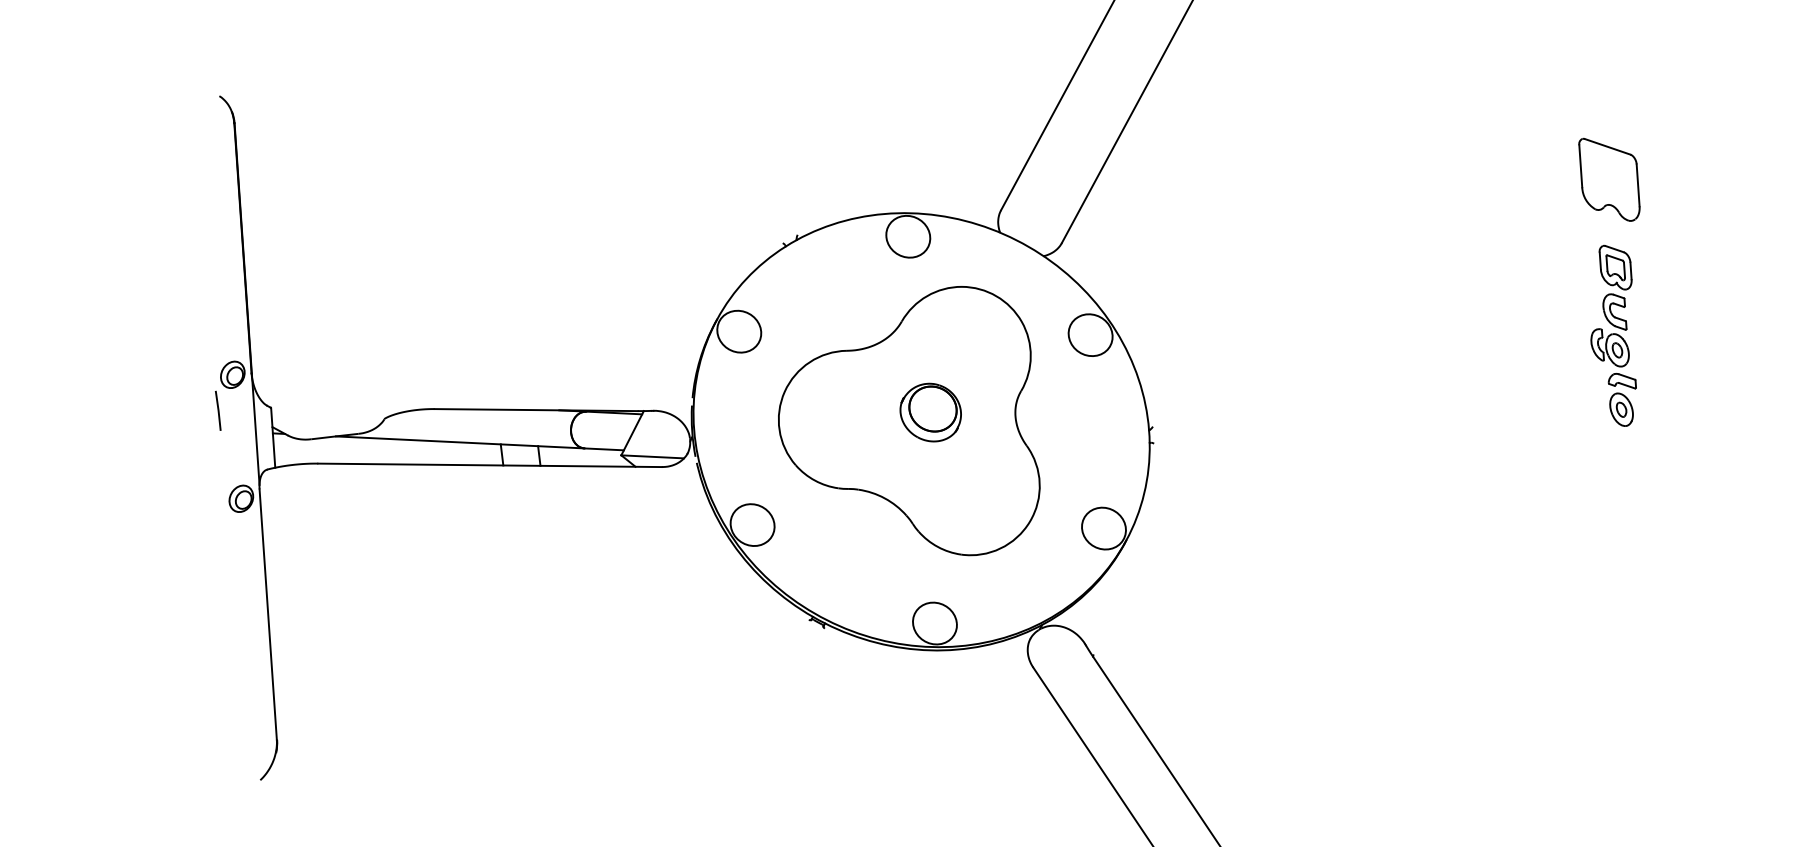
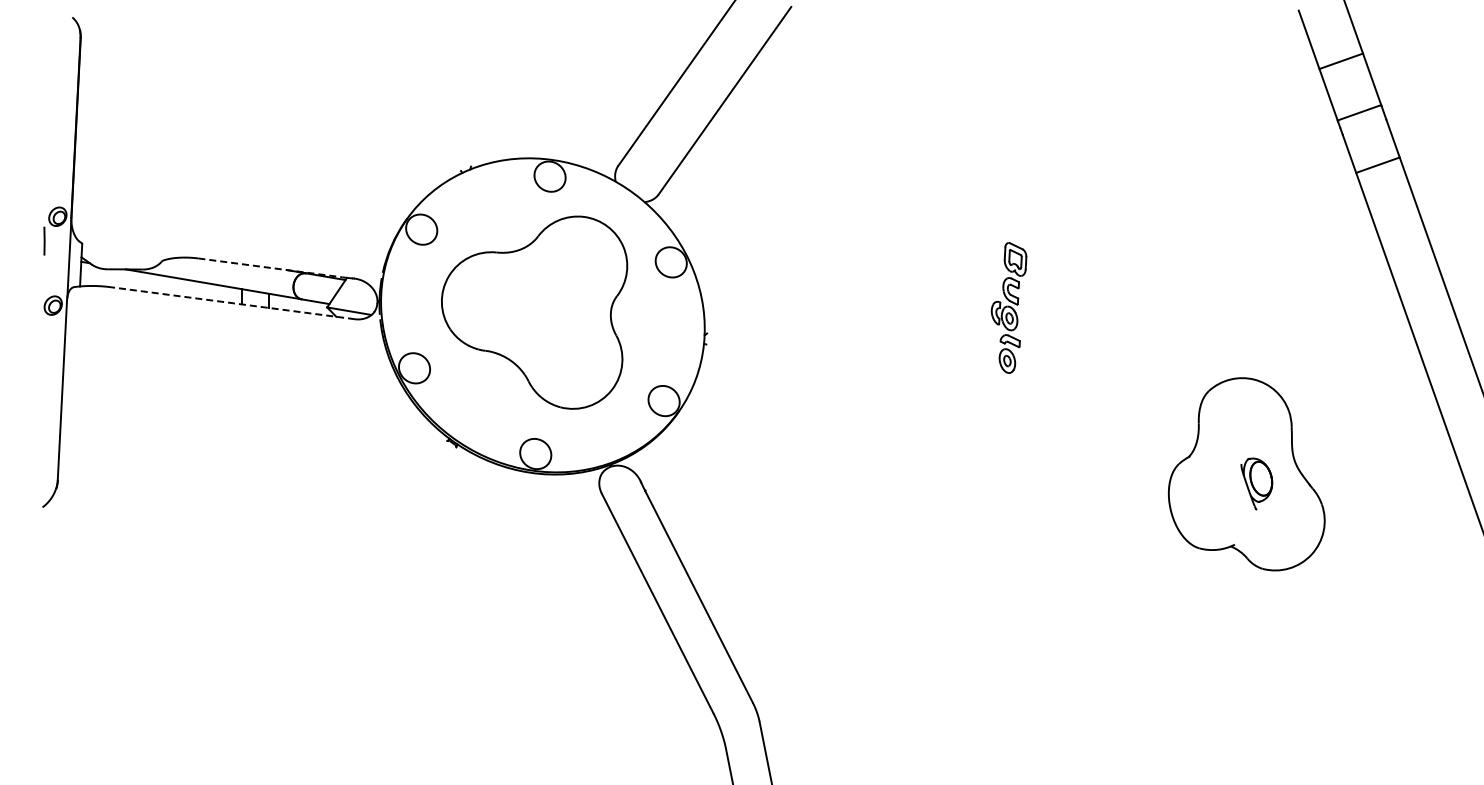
part: (1609, 179) -> (1053, 196), removed
part: (1614, 335) -> (1008, 307), moved
line: (536, 409) -> (270, 267), solid -> dashed
part: (930, 412) -> (550, 303), removed
line: (489, 465) -> (232, 303), solid -> dashed

